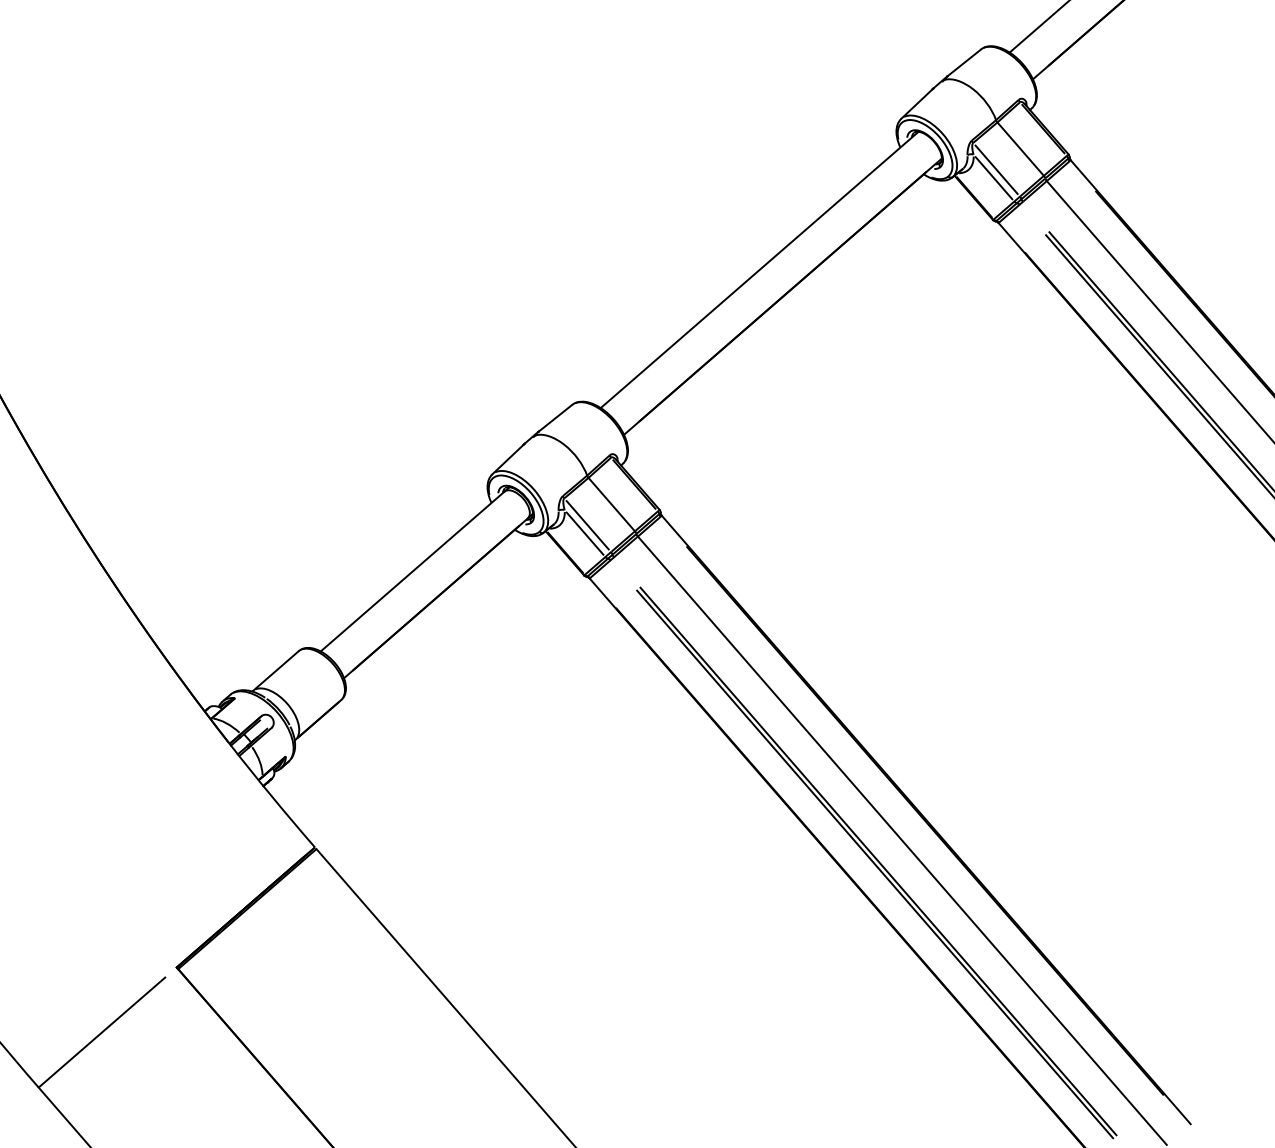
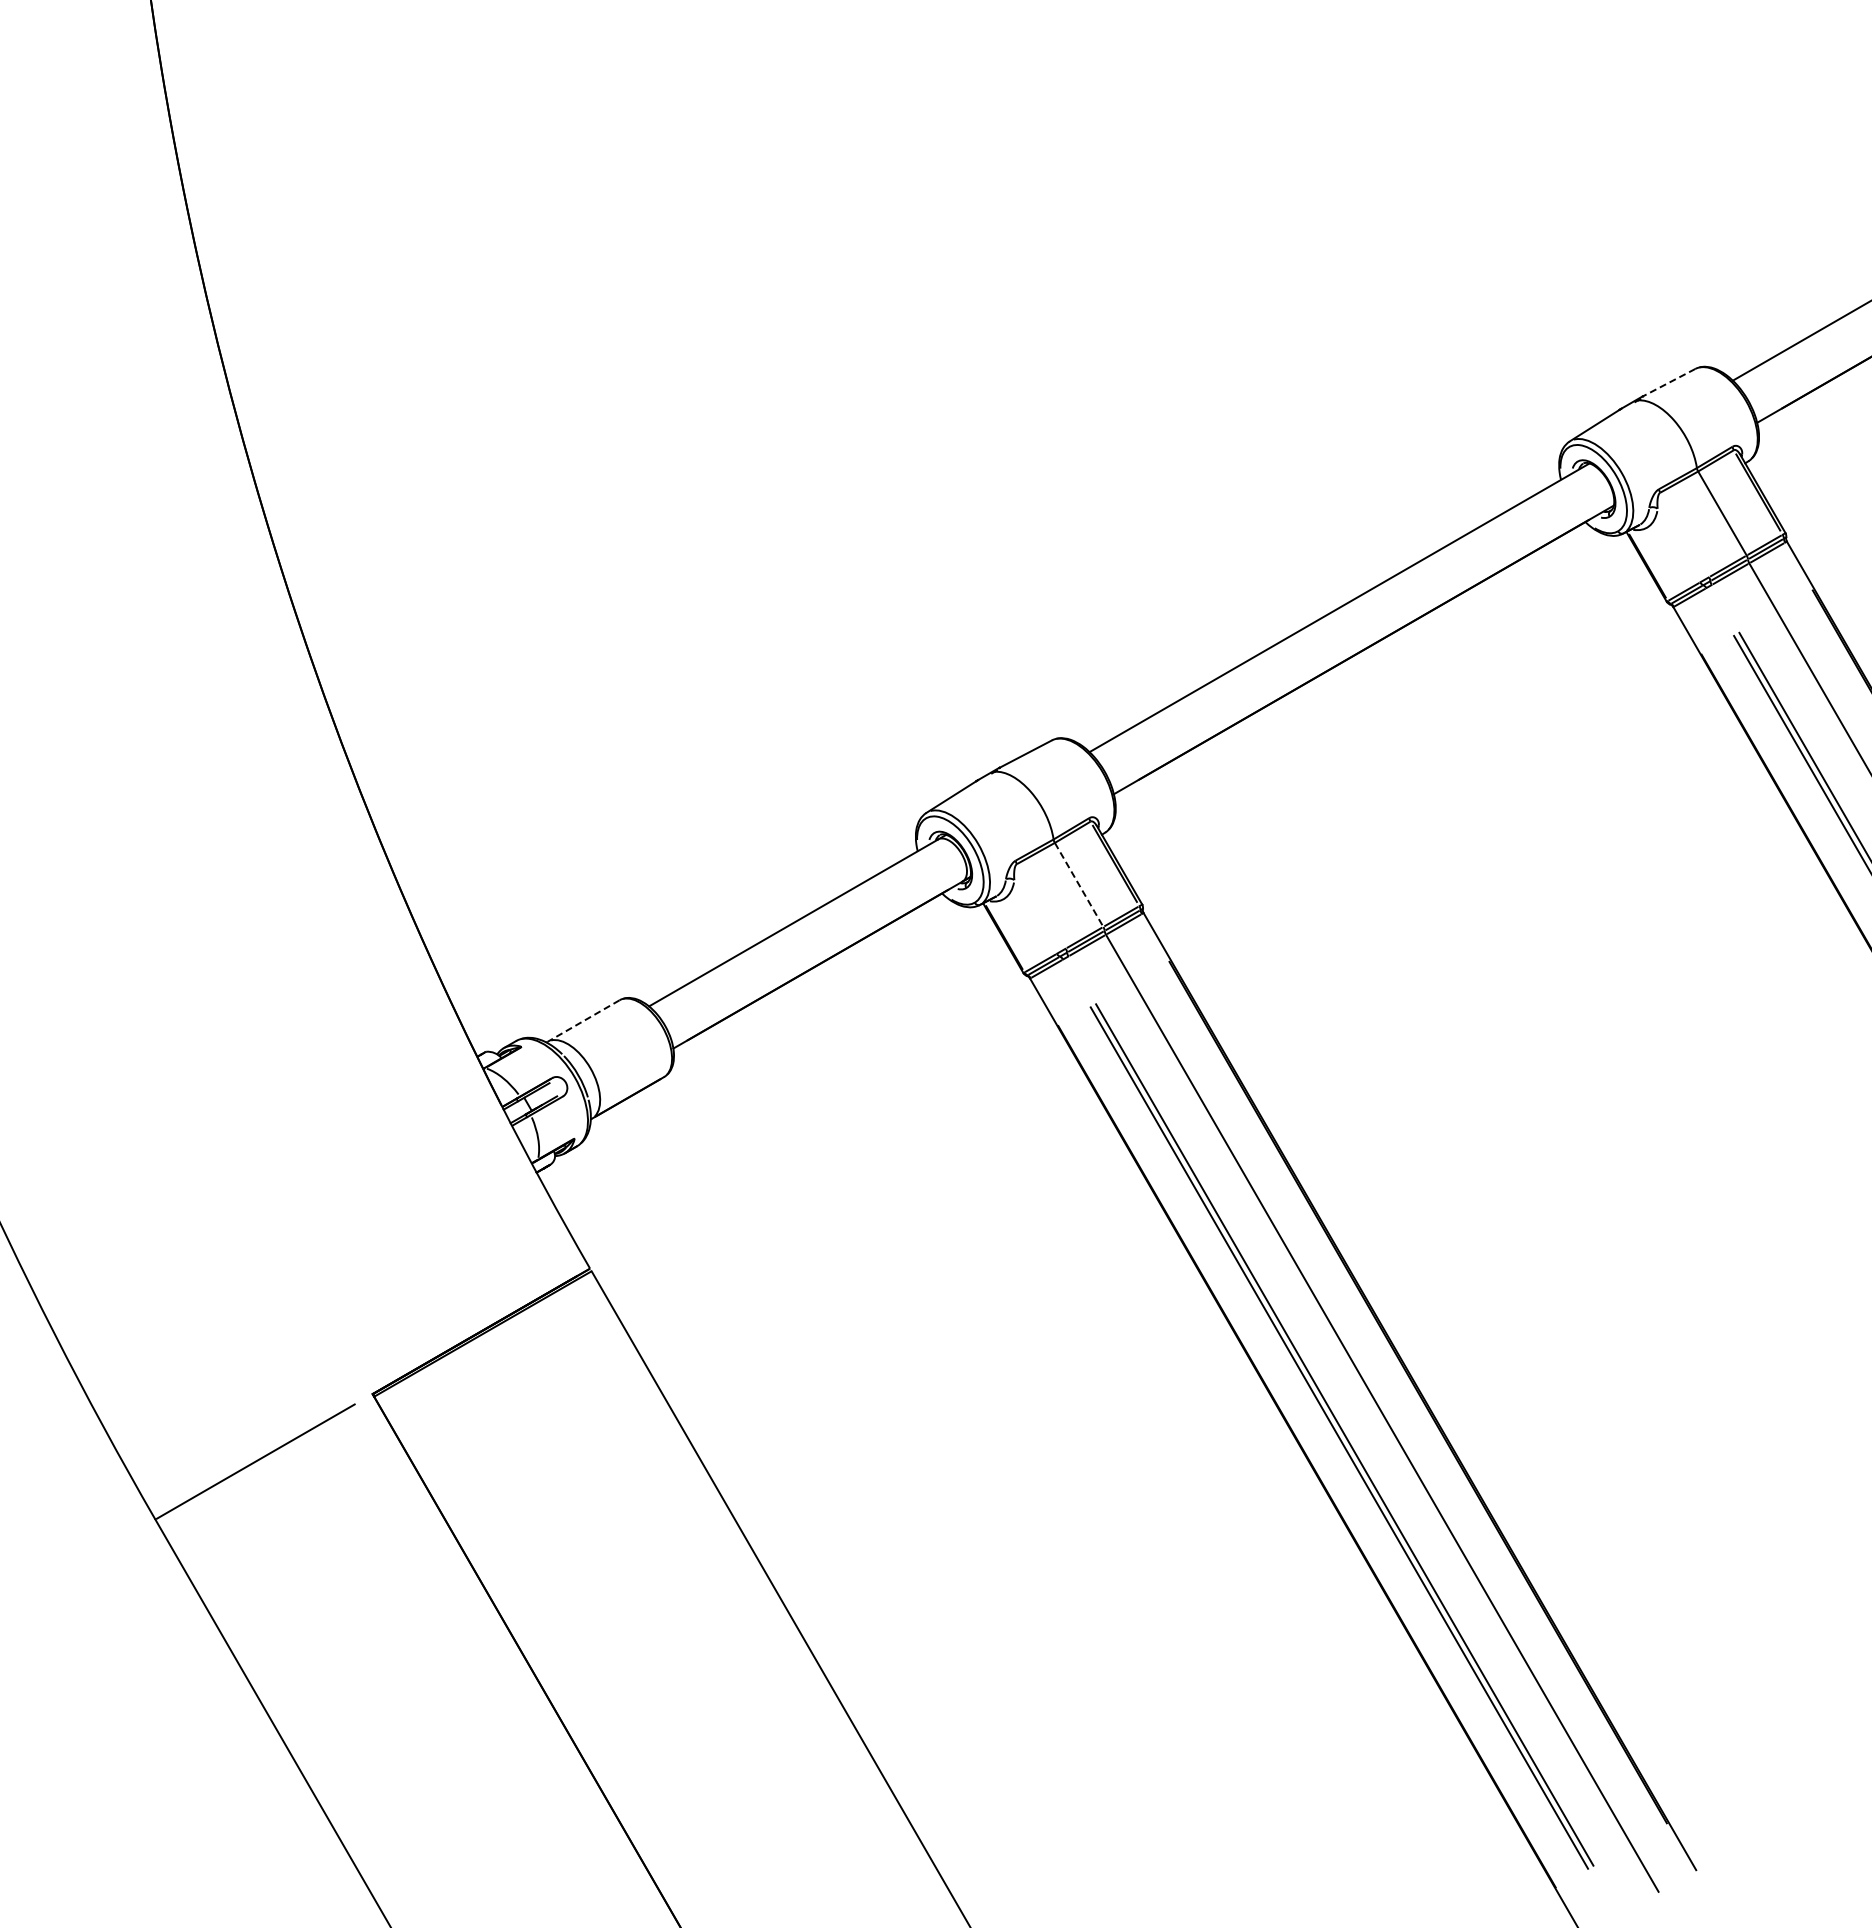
line: (964, 62) -> (1669, 382), solid -> dashed
line: (996, 169) -> (1684, 534), removed
line: (993, 178) -> (1678, 545), removed
line: (611, 504) -> (1079, 884), solid -> dashed
line: (587, 525) -> (1041, 906), removed
line: (584, 533) -> (1035, 916), removed
line: (275, 671) -> (583, 1021), solid -> dashed

